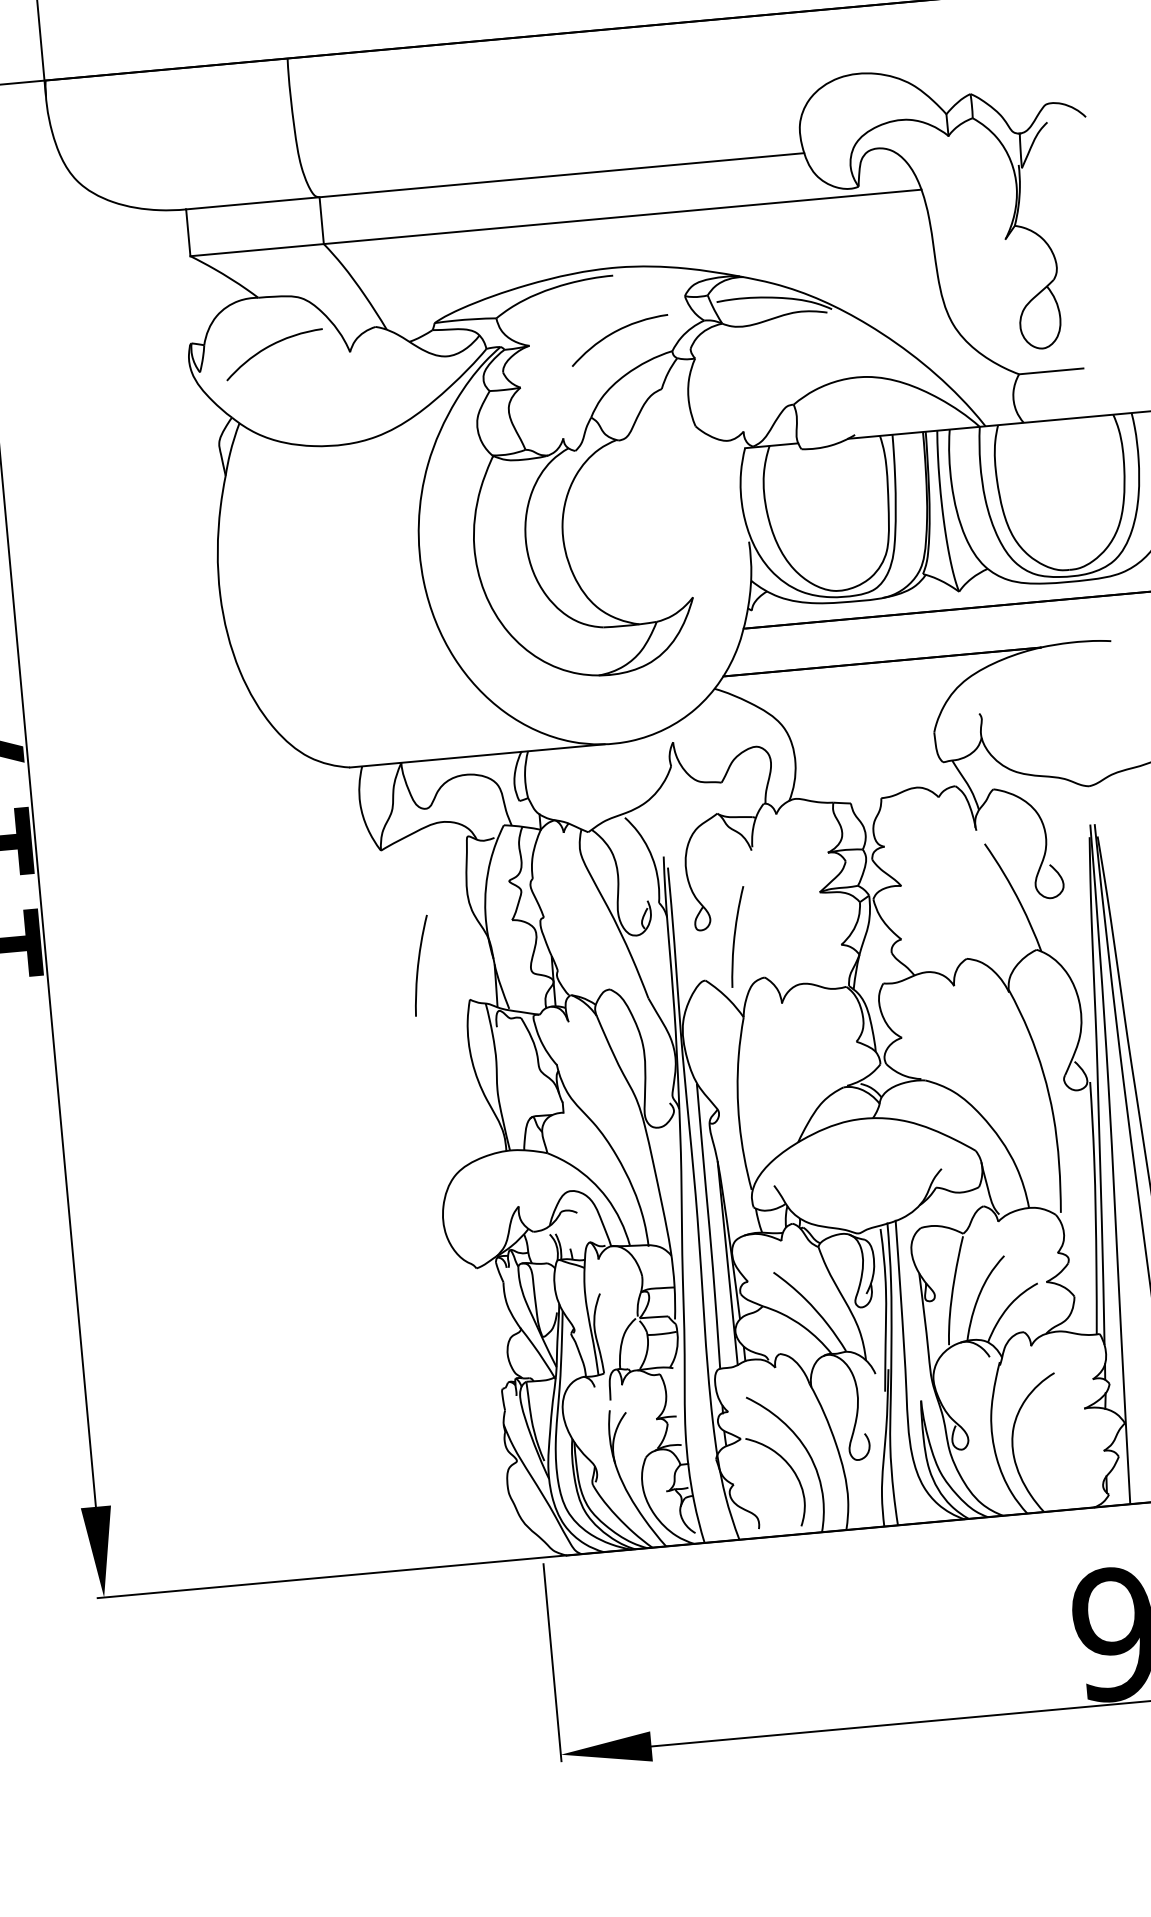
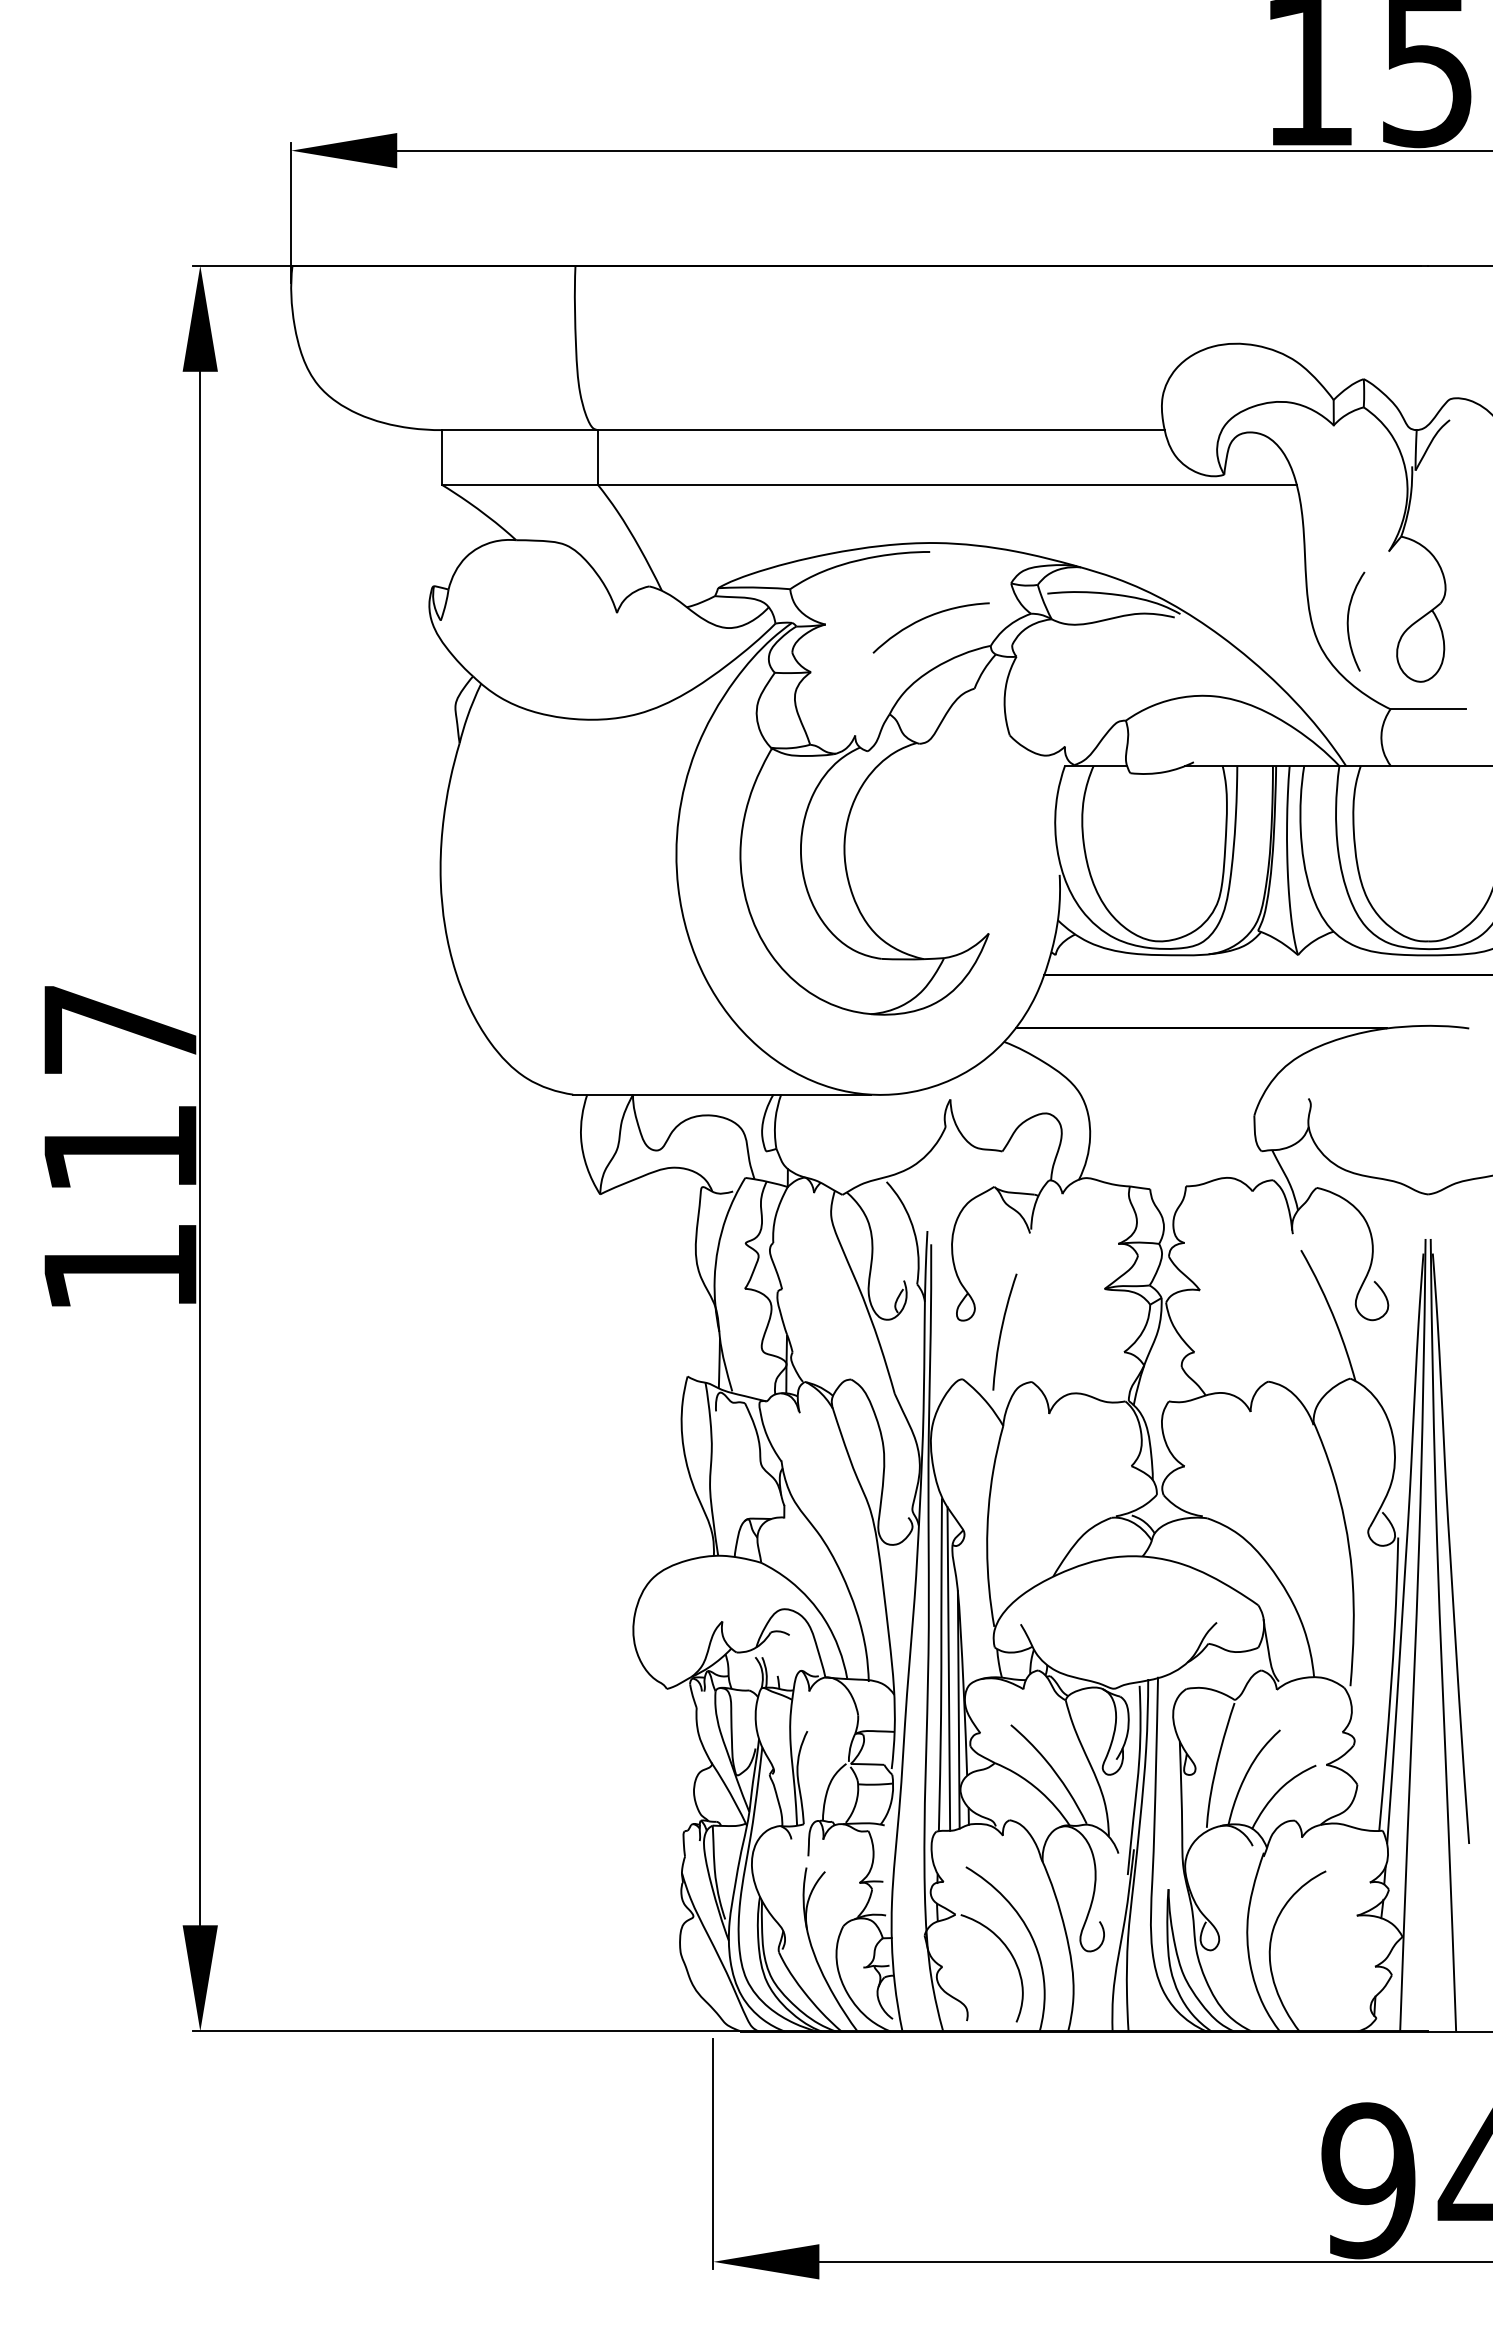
curve: (976, 302) -> (1348, 621), added
curve: (269, 346) -> (524, 598), removed
curve: (419, 964) -> (632, 1330), removed
line: (715, 1229) -> (948, 1668), added

